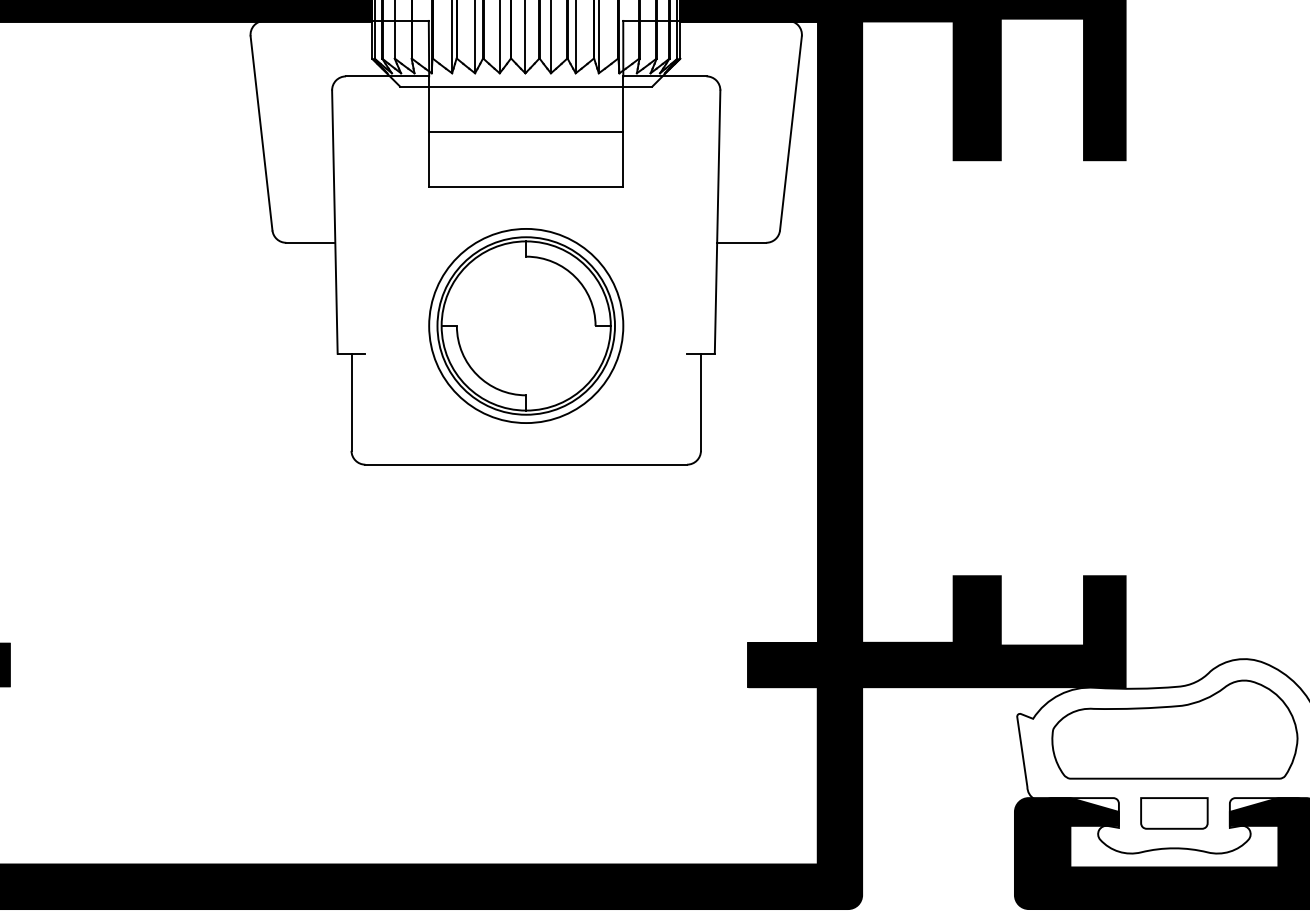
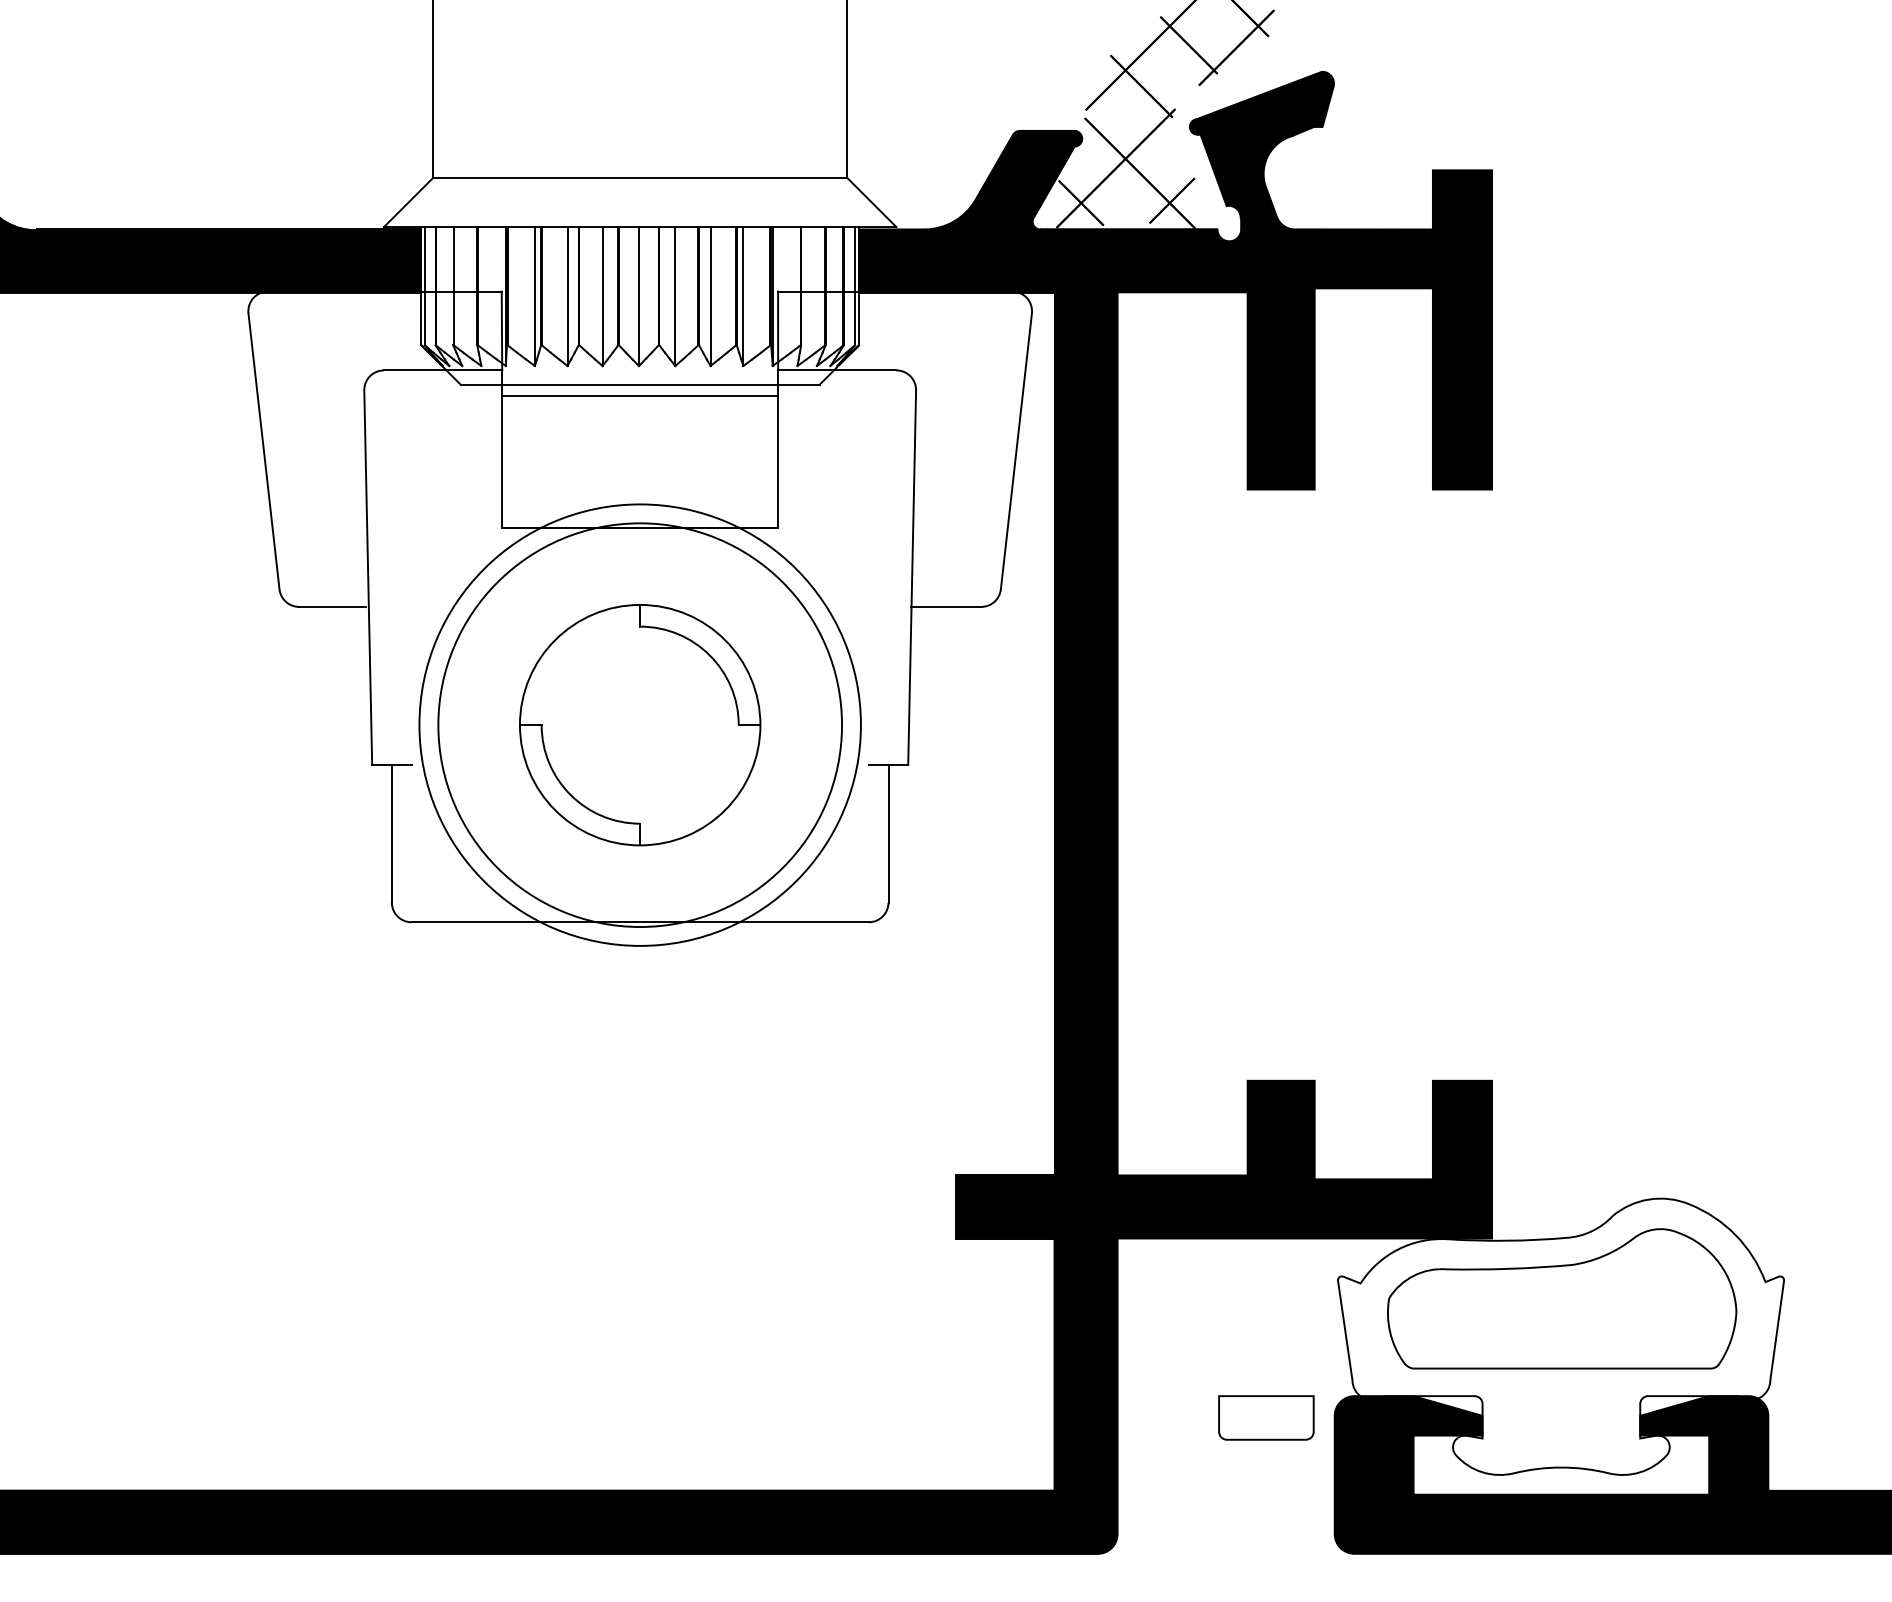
line: (525, 132) -> (639, 396), moved
circle: (526, 326) -> (640, 725), size x1.6
circle: (526, 326) -> (640, 725), size x1.6
part: (1174, 813) -> (1266, 1417), moved

